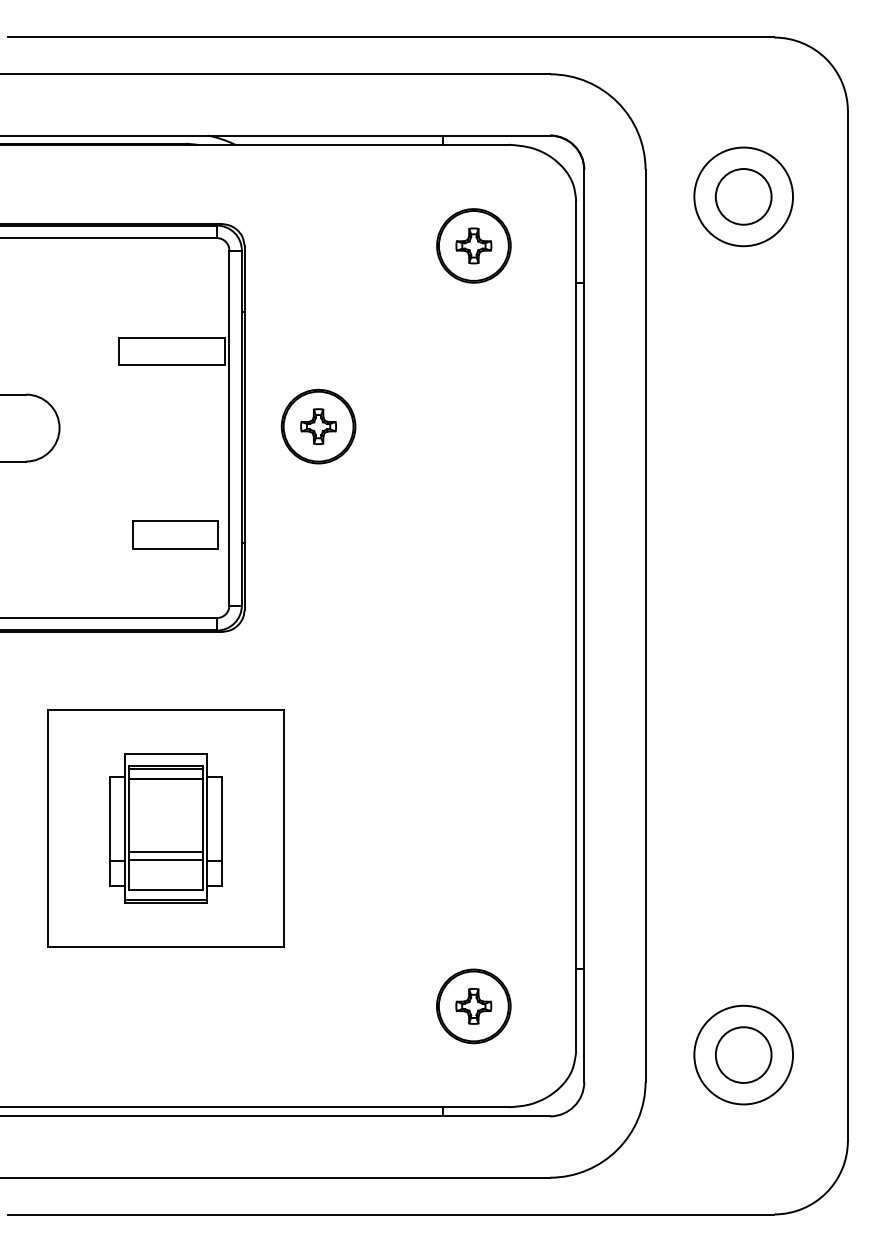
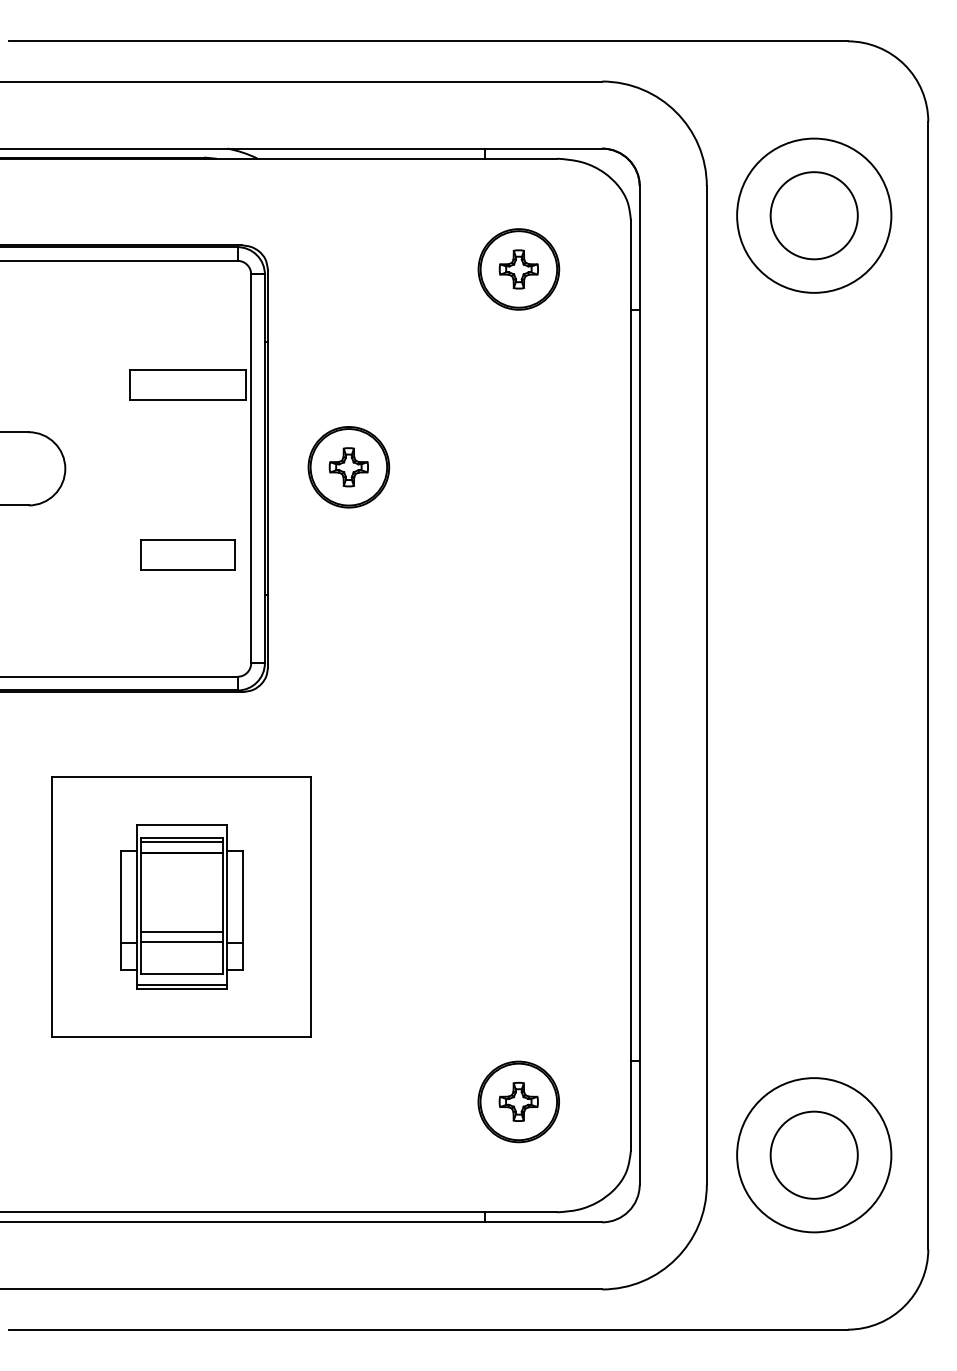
circle: (743, 196) -> (814, 215), size x1.43
circle: (743, 196) -> (814, 215), size x1.43
part: (175, 534) -> (187, 554), moved
circle: (743, 1054) -> (814, 1154), size x1.43
circle: (743, 1054) -> (814, 1154), size x1.43

